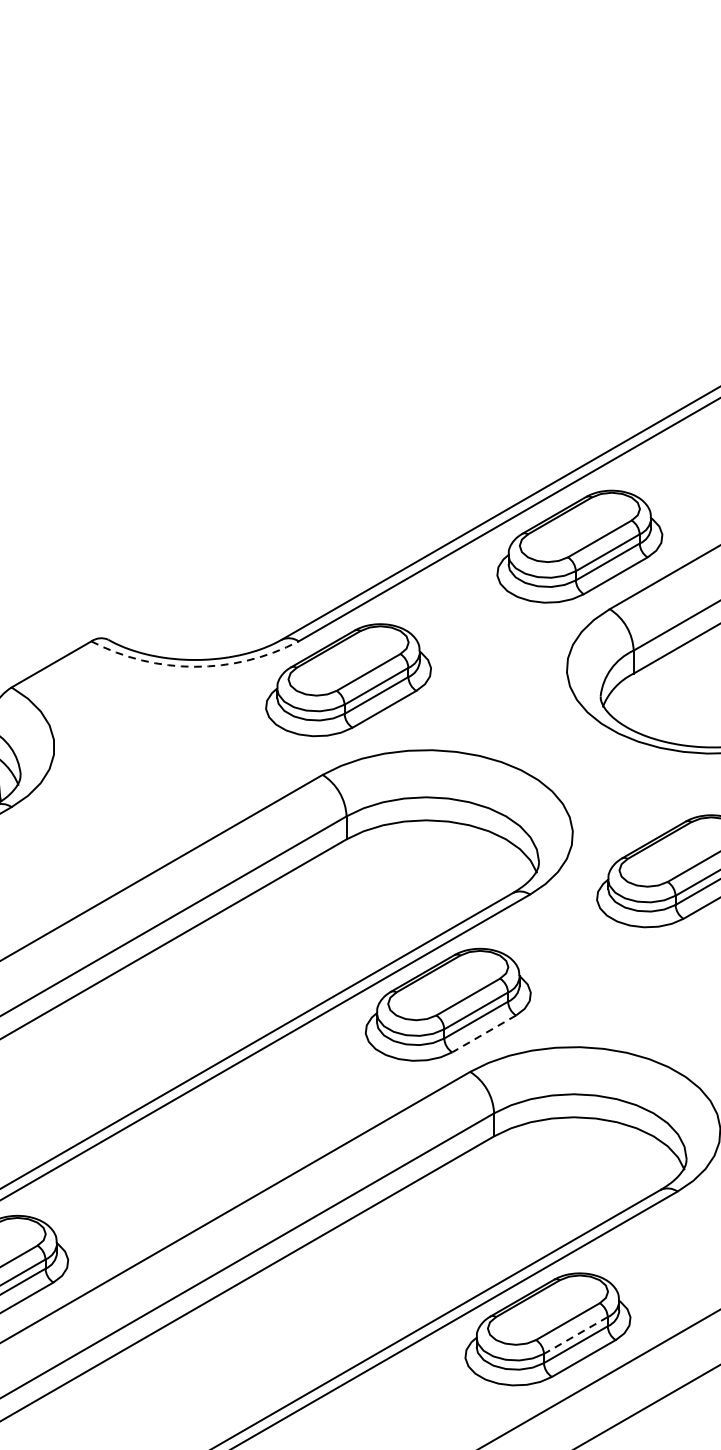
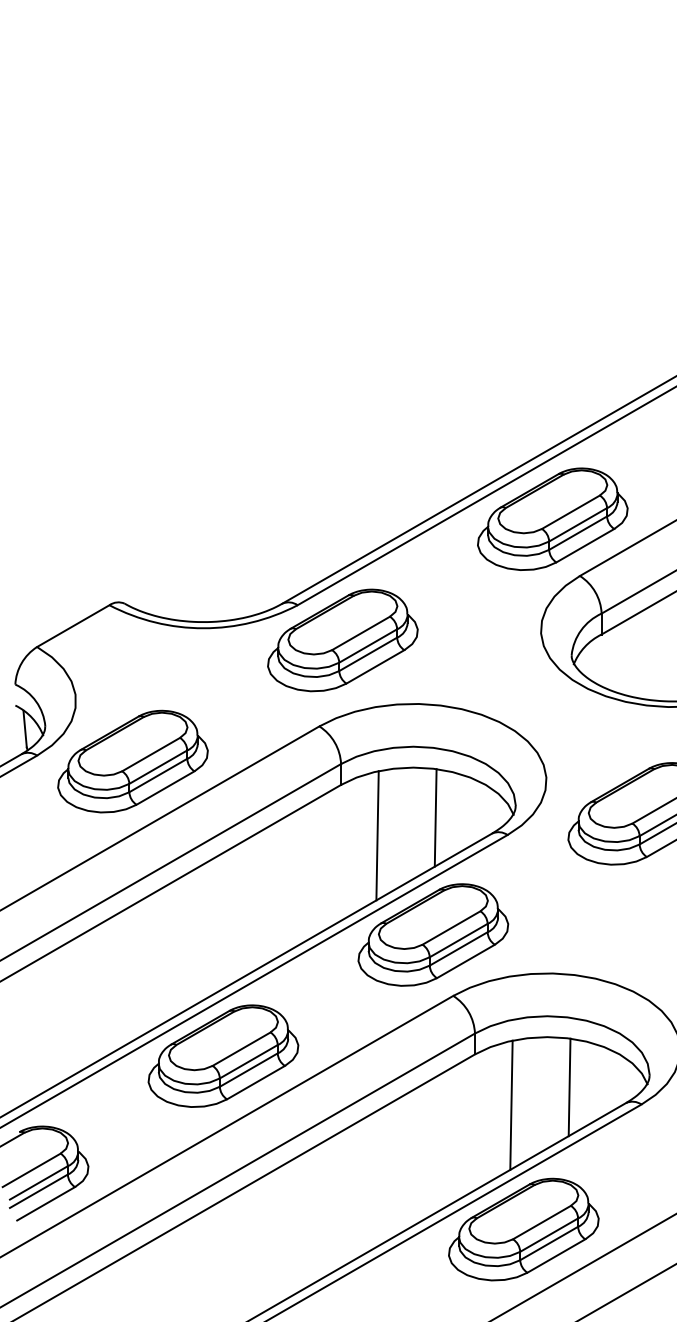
arc: (194, 667) -> (203, 628), dashed -> solid
part: (116, 813) -> (132, 761), added
line: (450, 875) -> (435, 817), added
line: (386, 895) -> (377, 835), added
line: (483, 1033) -> (465, 961), dashed -> solid
part: (217, 1137) -> (223, 1055), added
line: (598, 1172) -> (569, 1087), added
line: (534, 1191) -> (511, 1104), added
line: (575, 1335) -> (548, 1235), dashed -> solid

